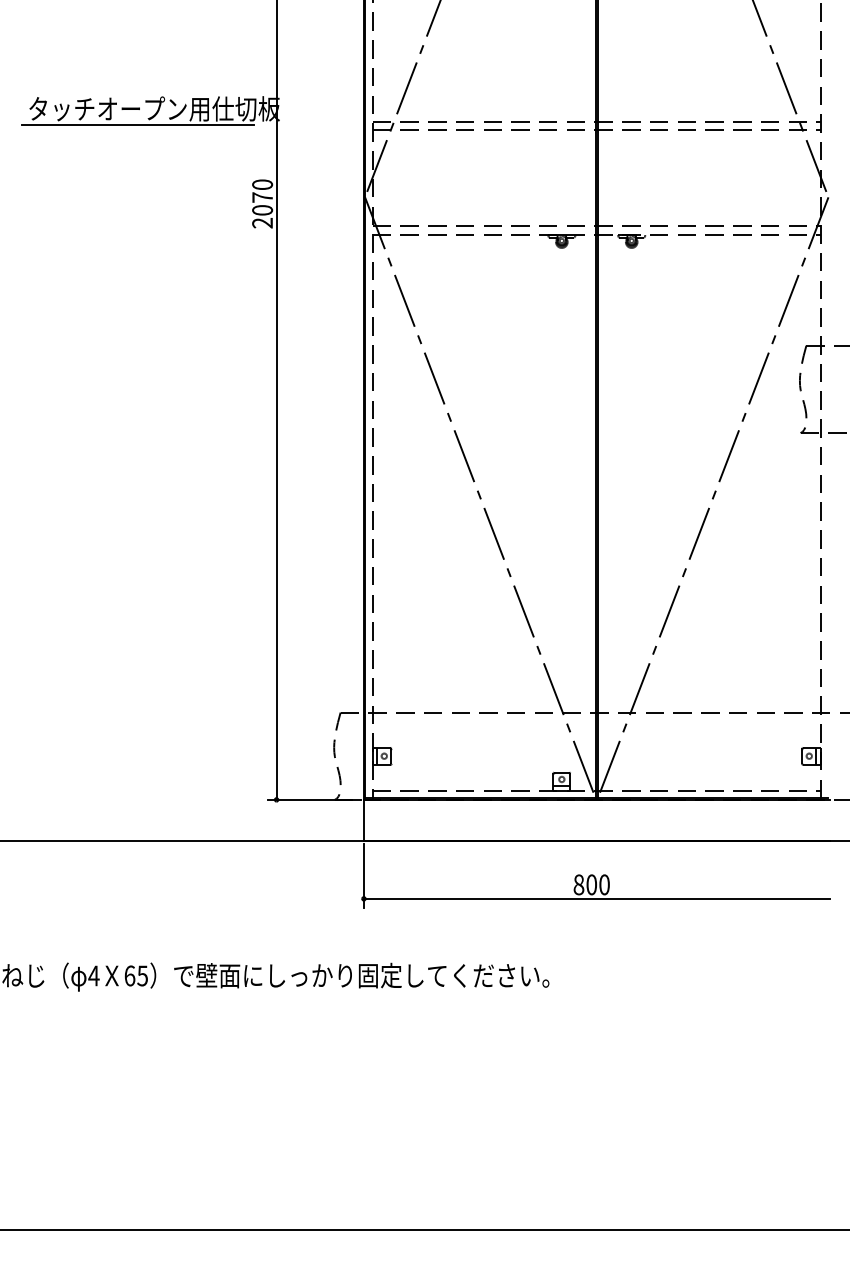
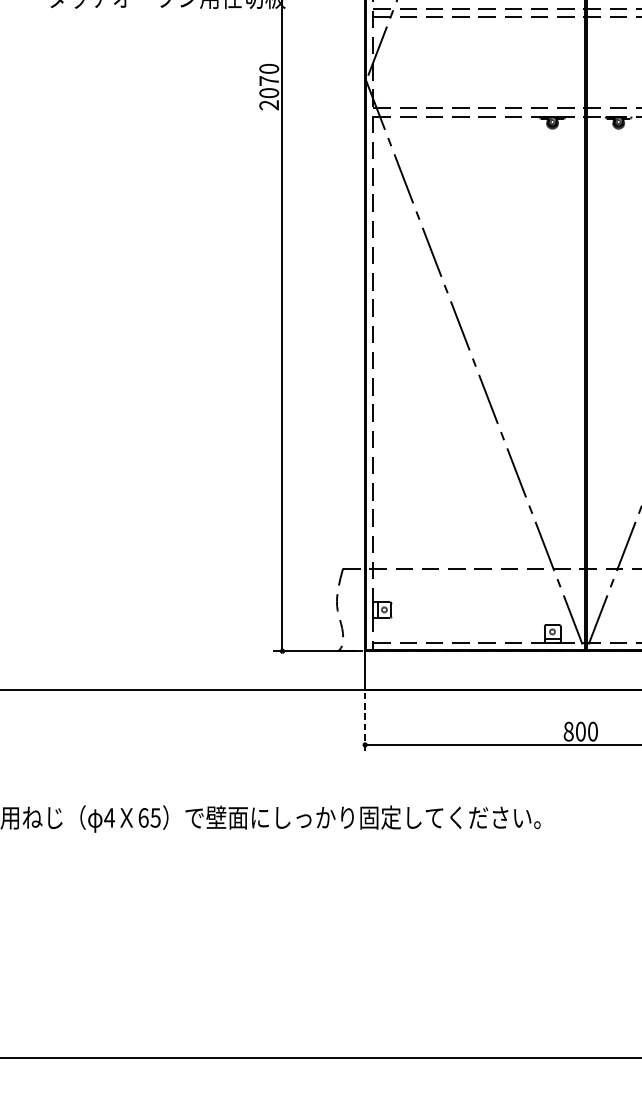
line: (137, 124) -> (150, 11), removed
line: (363, 876) -> (364, 723), solid -> dashed

